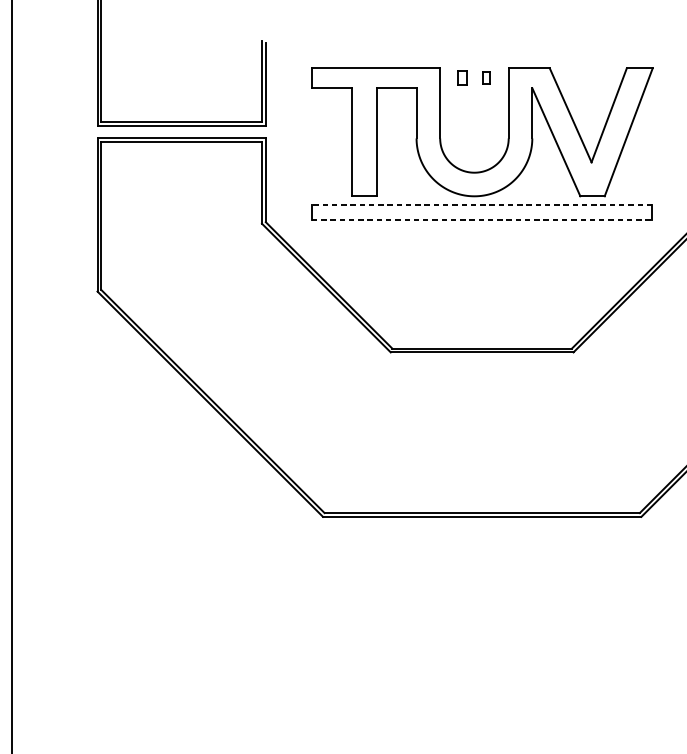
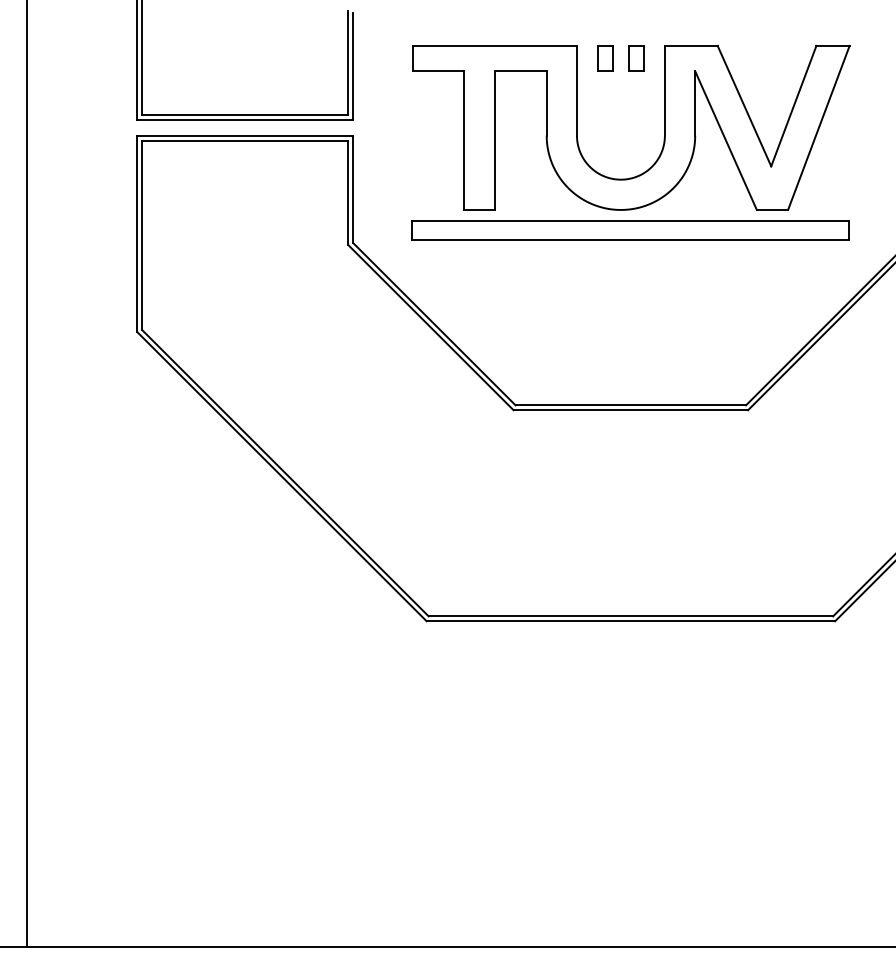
part: (462, 78) -> (605, 58), size x1.43
part: (486, 78) -> (636, 58), size x1.67
line: (481, 204) -> (630, 220), dashed -> solid
line: (482, 220) -> (631, 240), dashed -> solid

